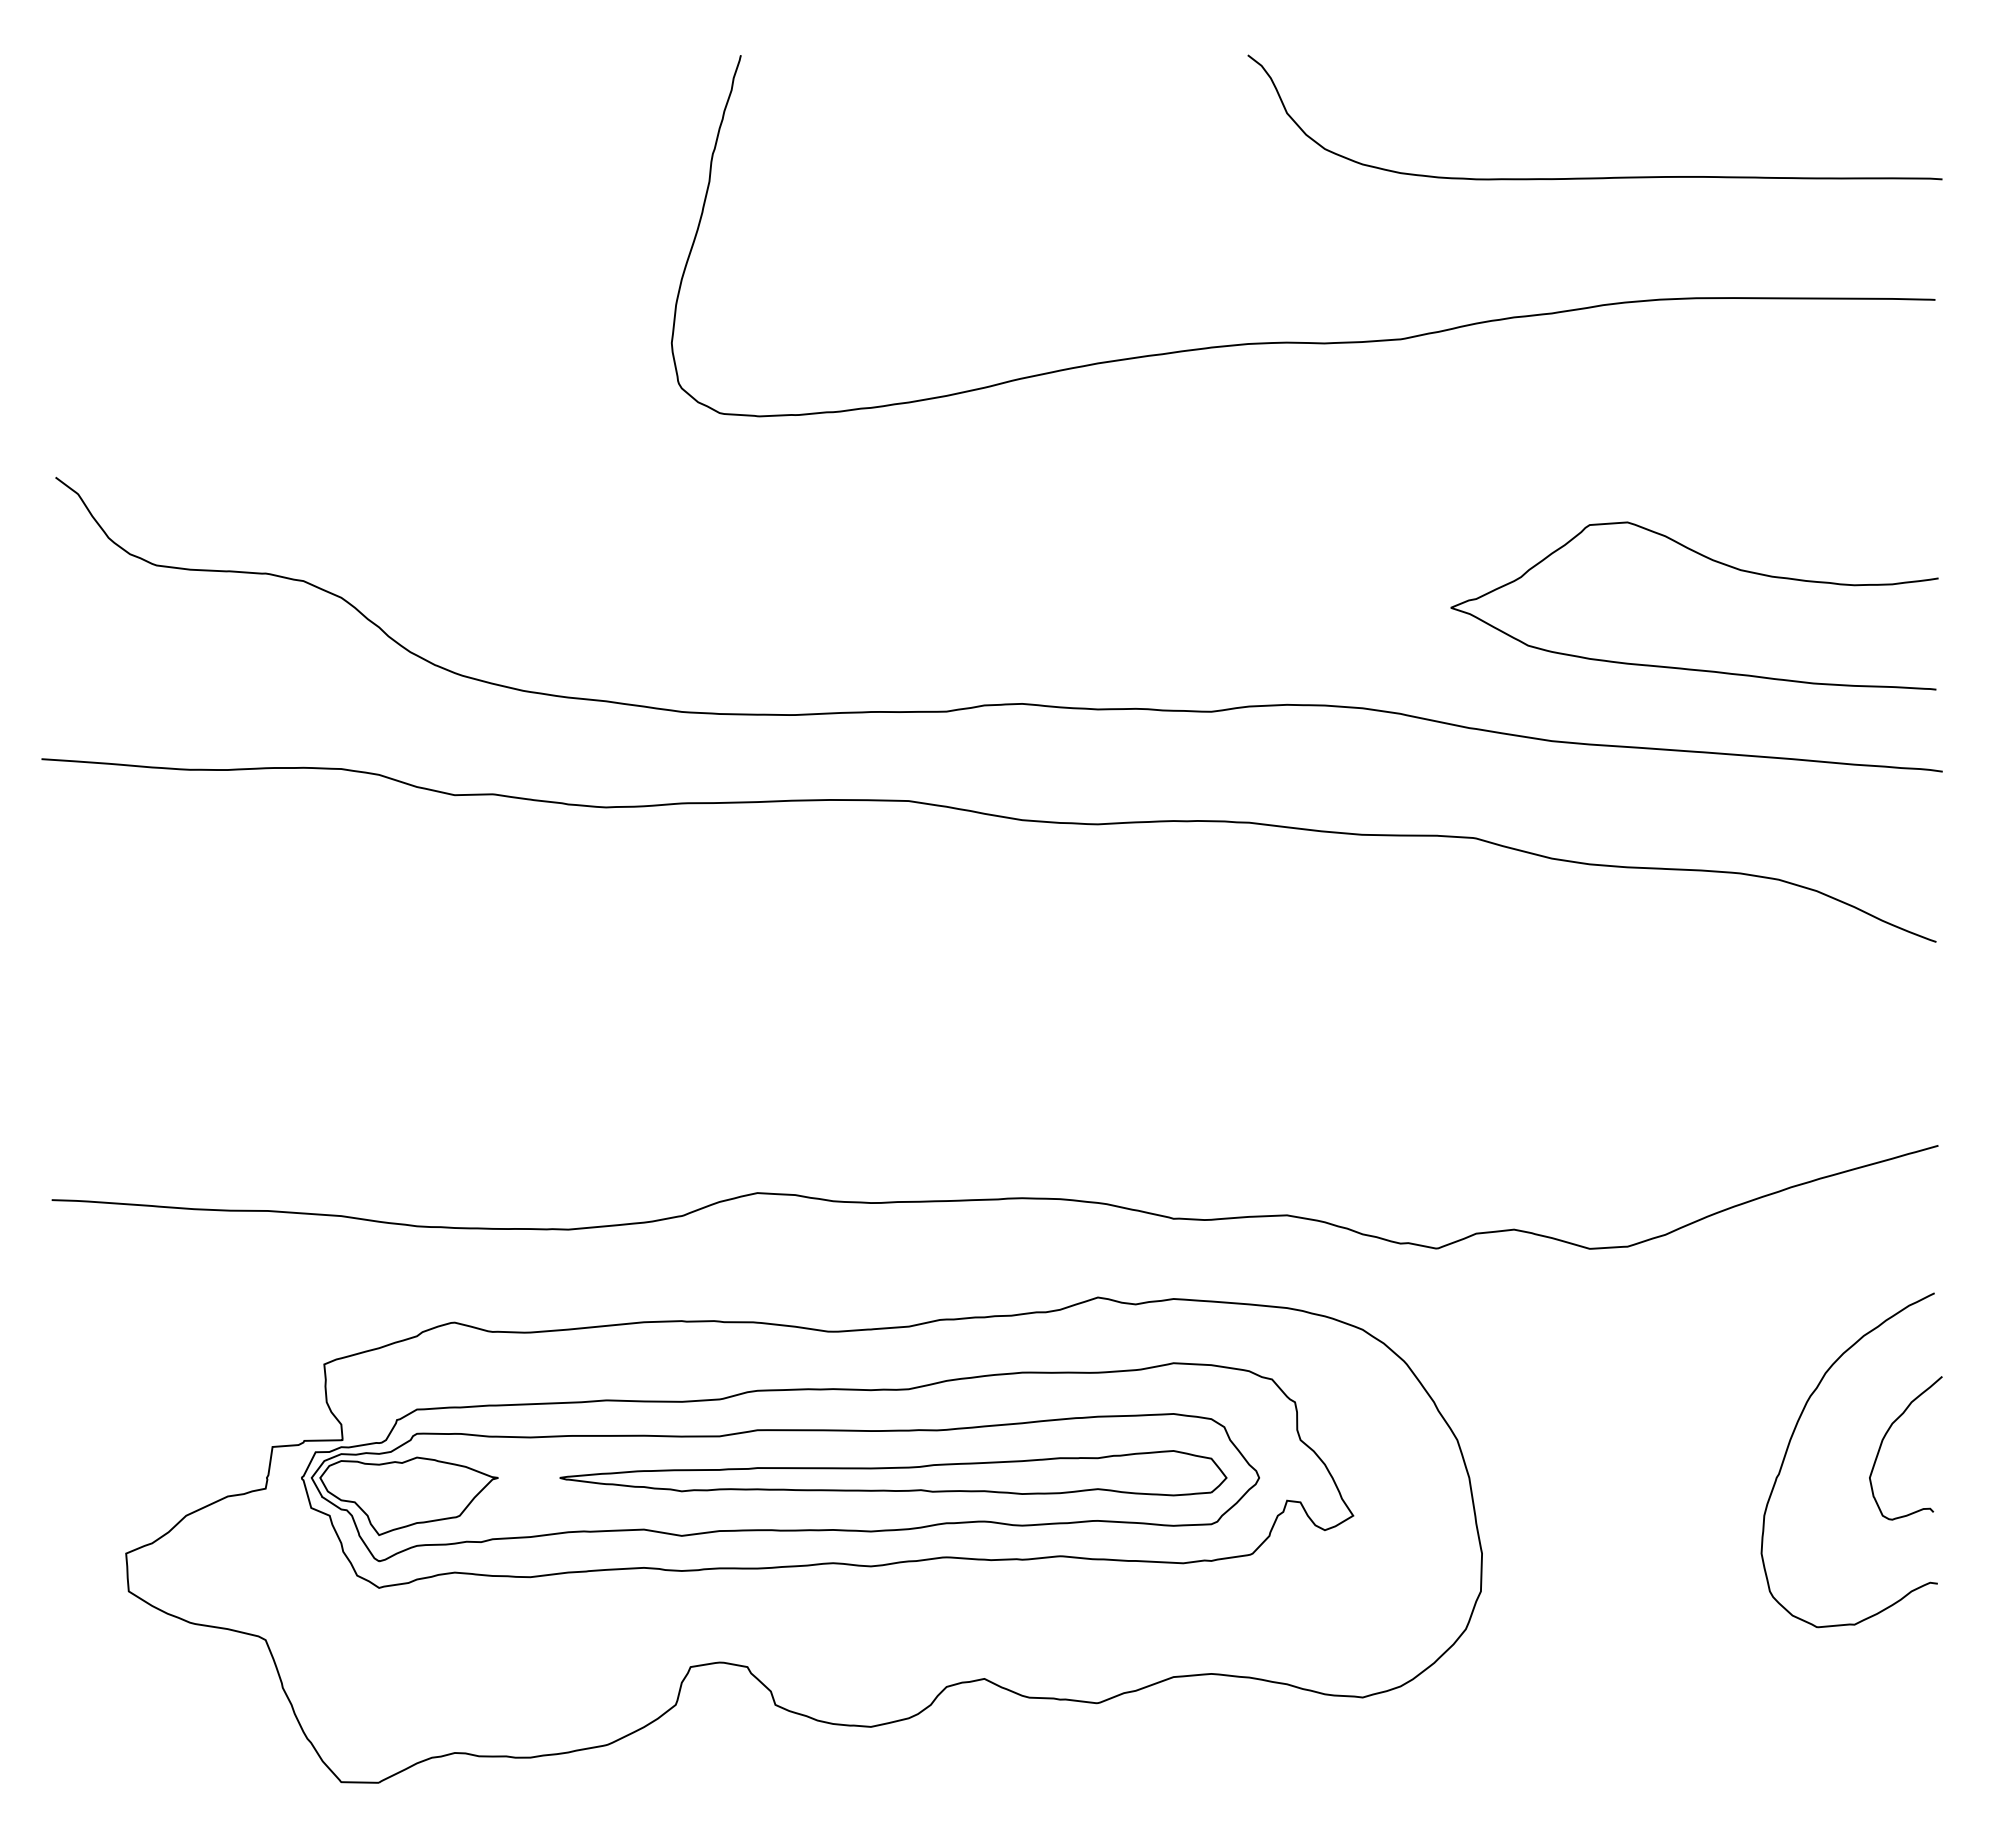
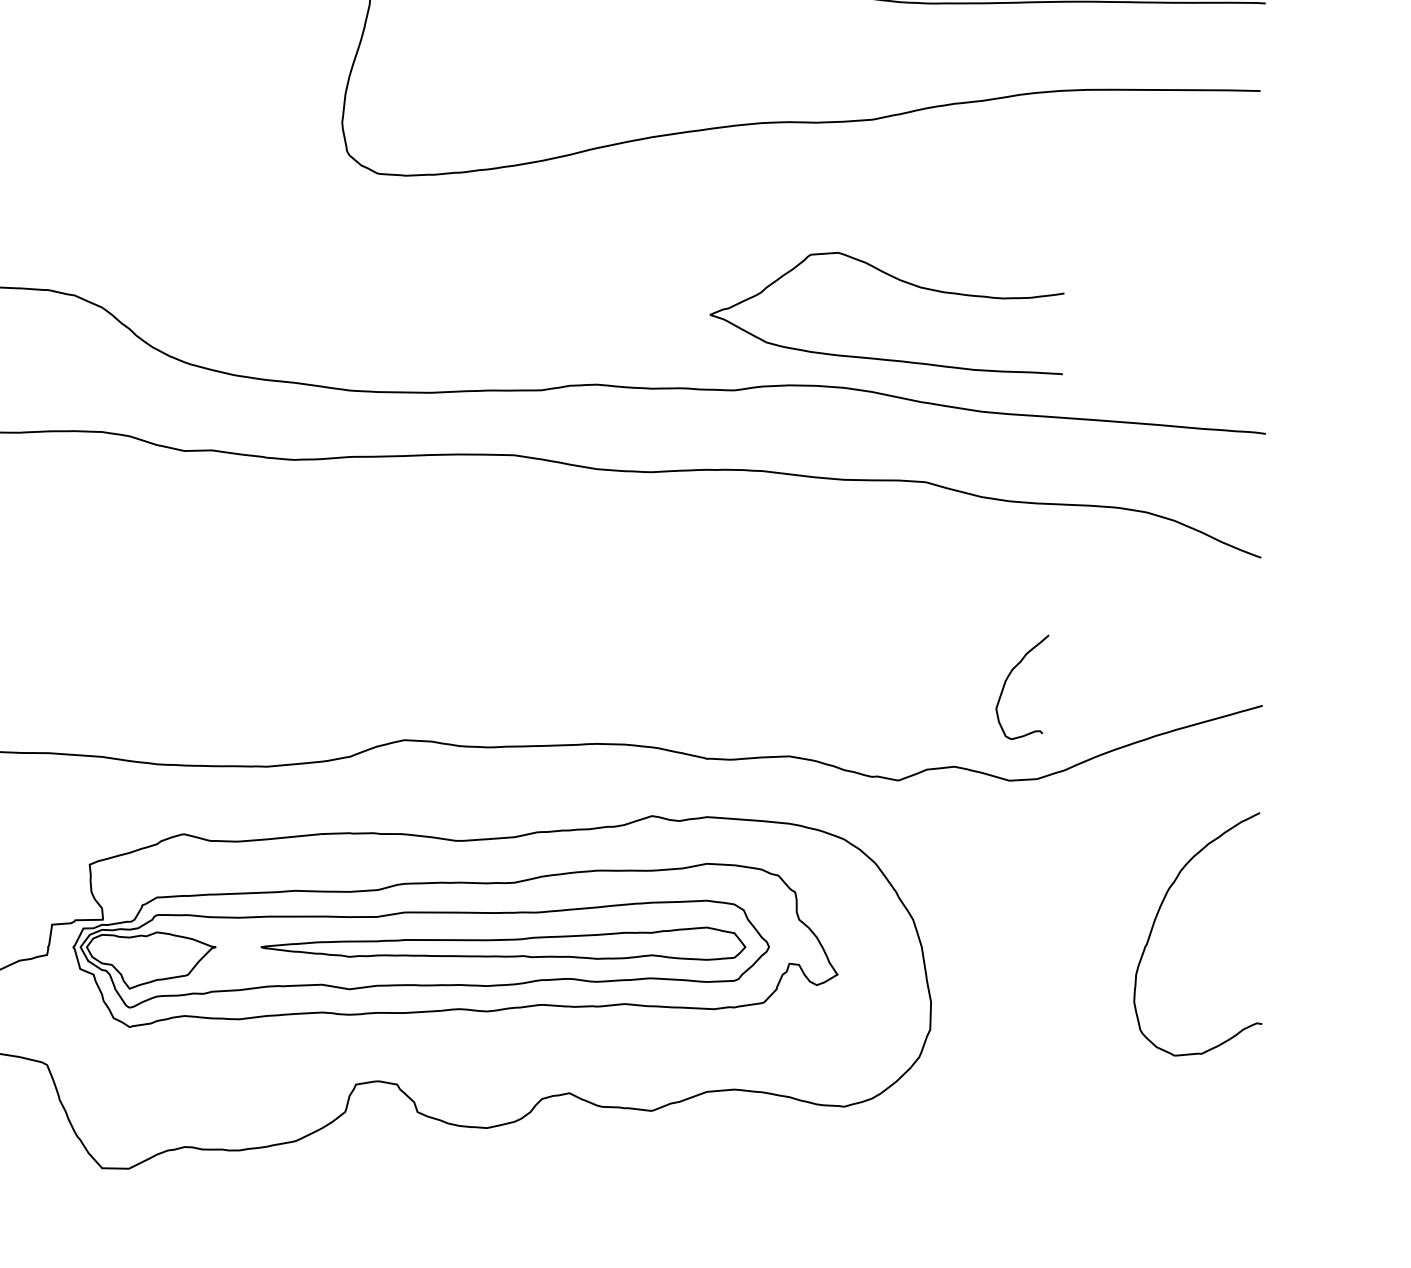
curve: (1710, 560) -> (898, 280), moved
curve: (1886, 1435) -> (1008, 677), moved

